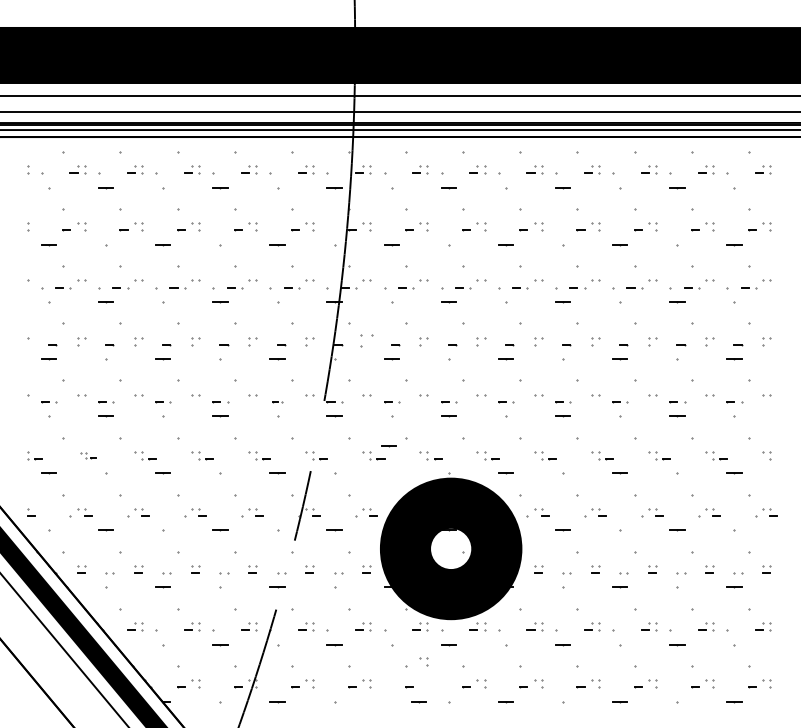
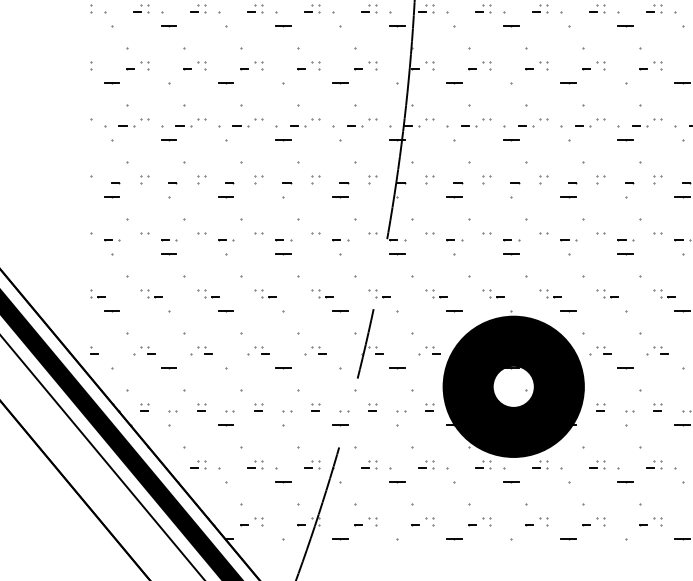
part: (366, 341) -> (429, 179), size x0.62
part: (277, 402) -> (340, 240), size x1.67
line: (388, 446) -> (454, 311), moved
part: (88, 455) -> (151, 293), size x1.43
part: (423, 661) -> (486, 521), moved
line: (418, 702) -> (454, 540), moved

